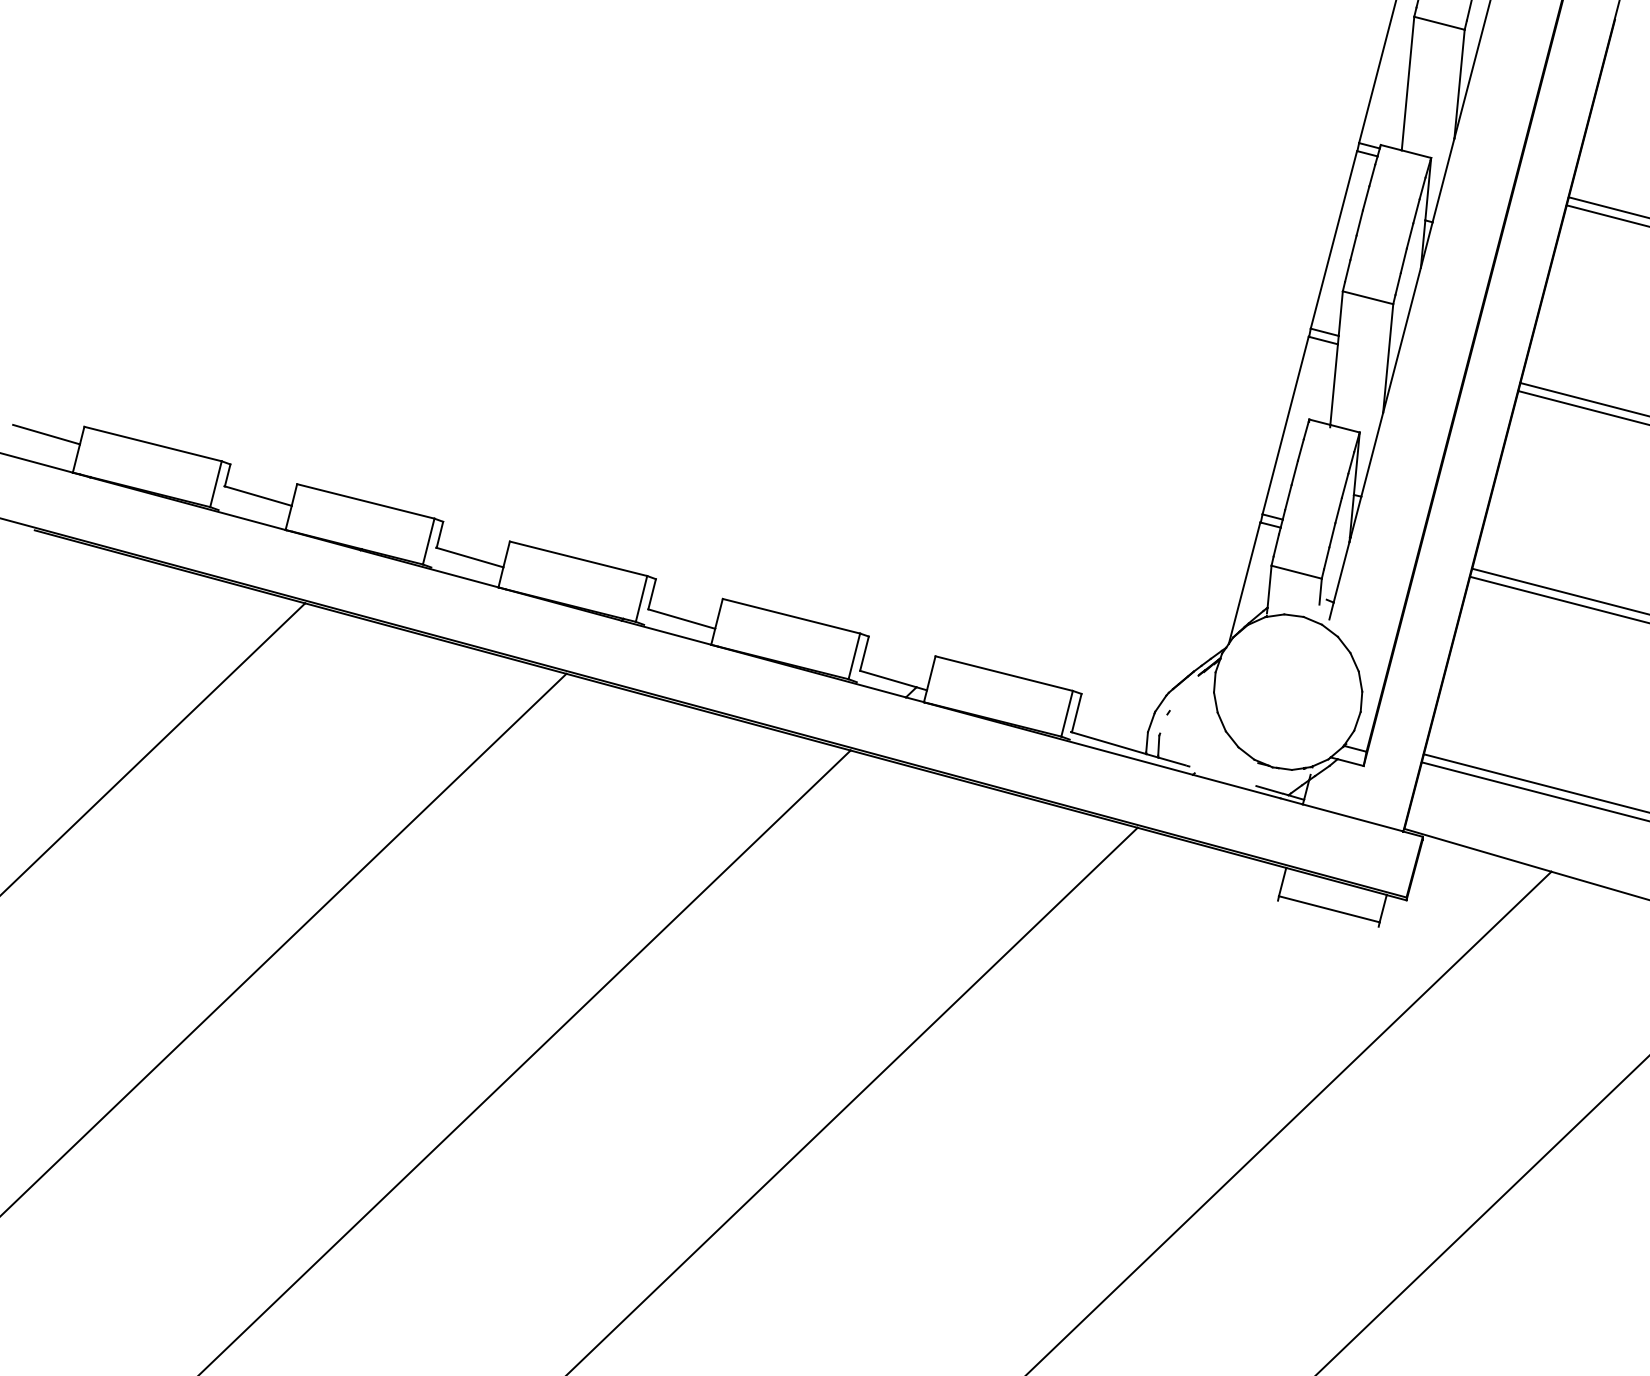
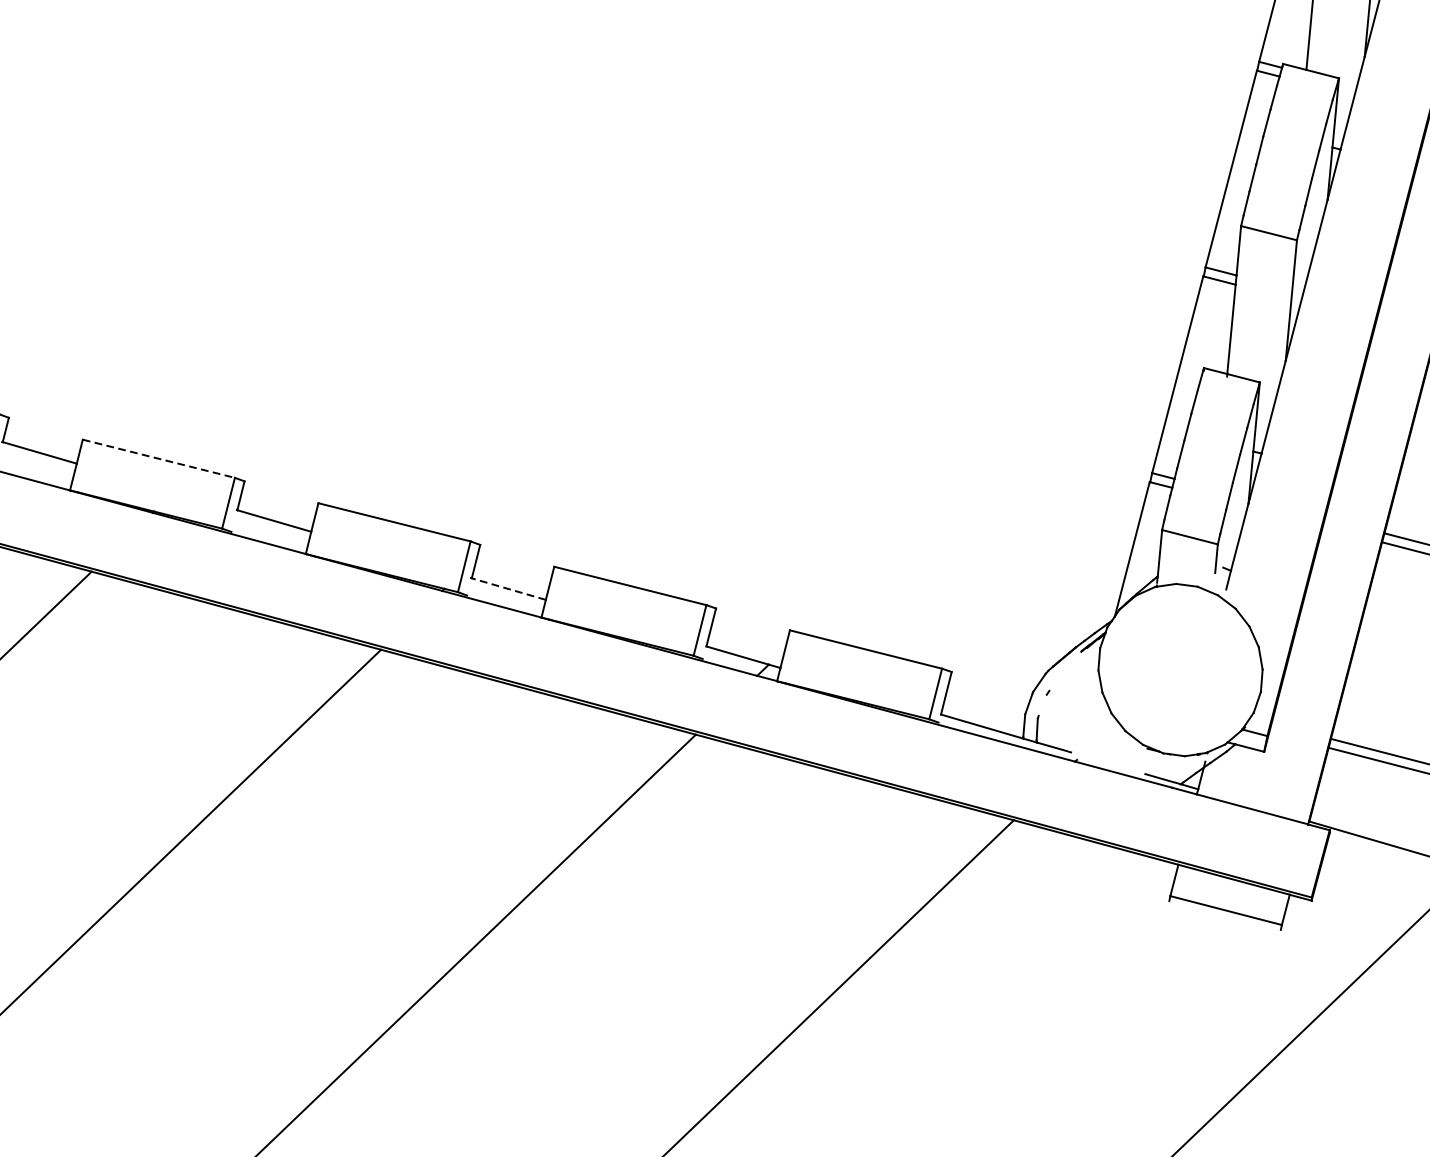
line: (365, 501) -> (158, 458), solid -> dashed
line: (681, 619) -> (508, 589), solid -> dashed

